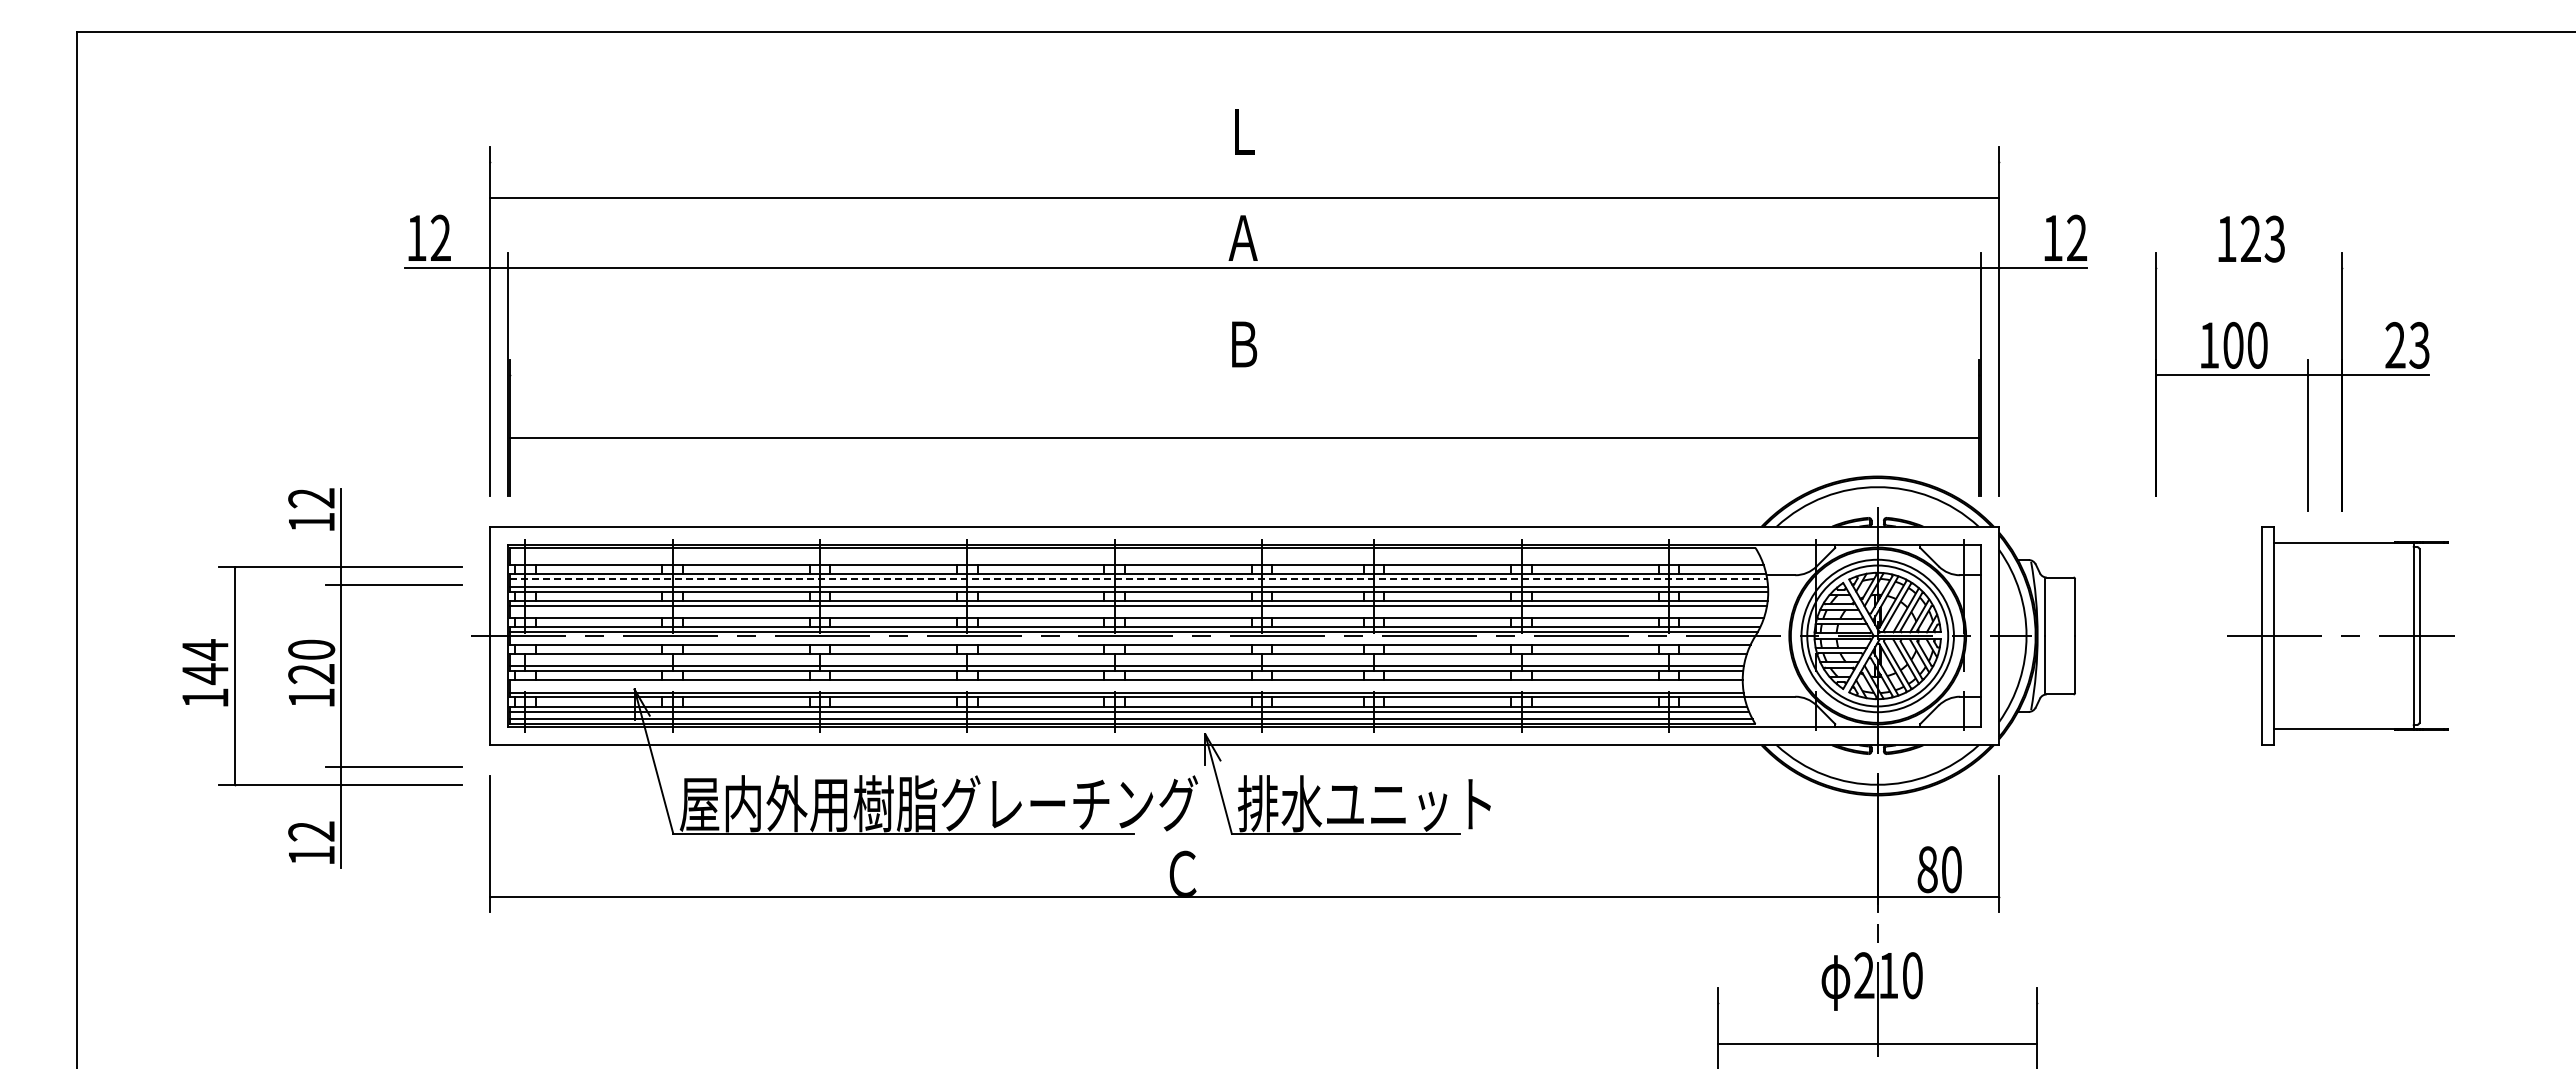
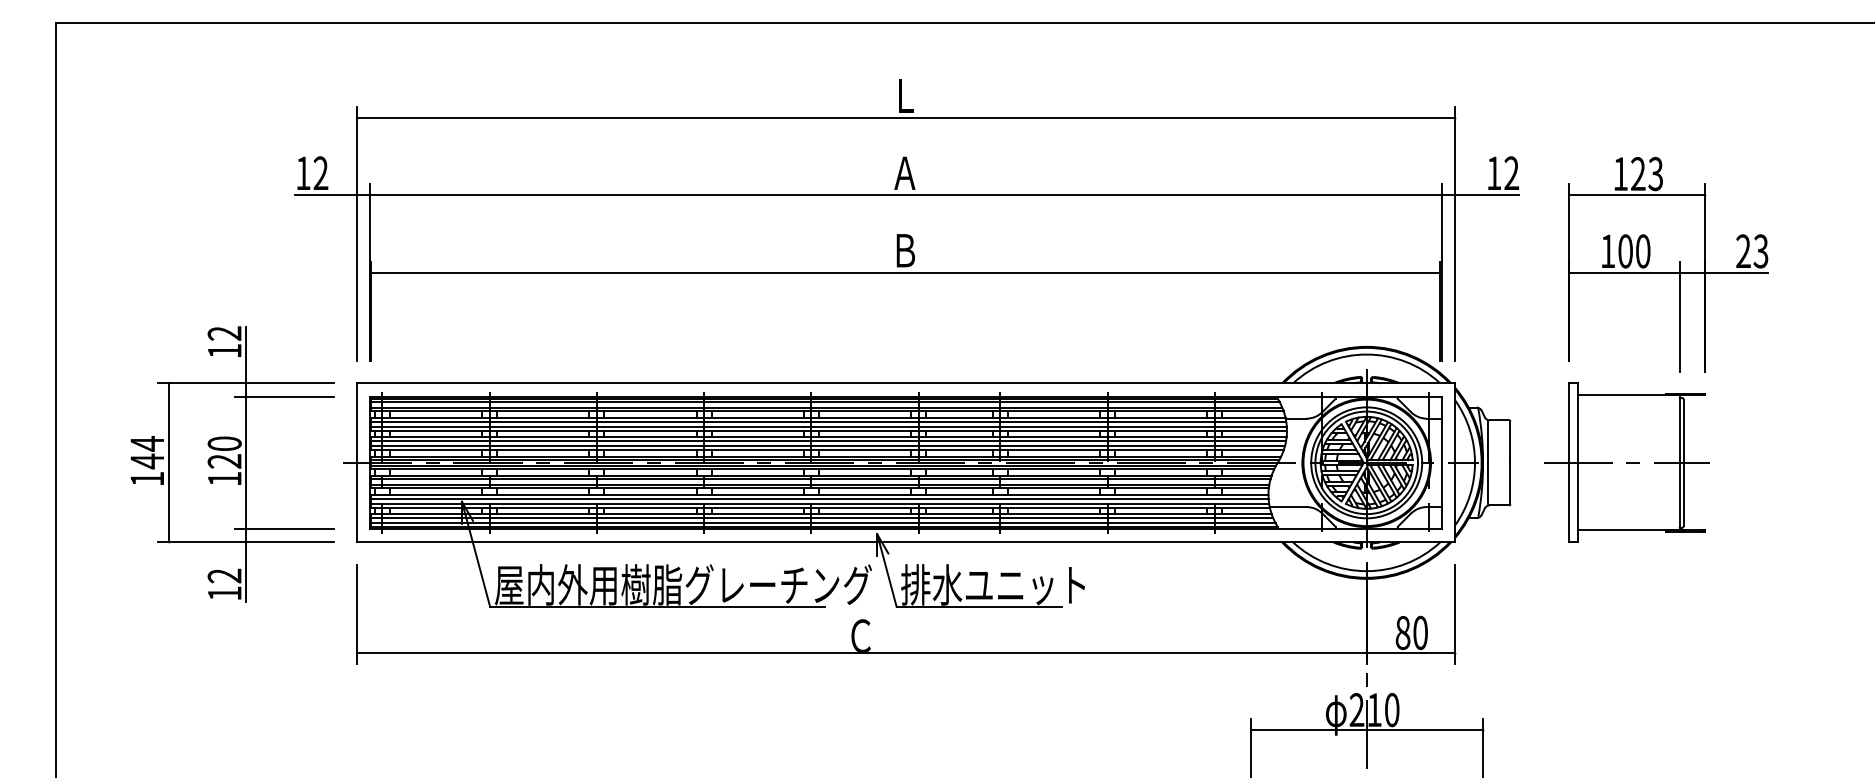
line: (1244, 198) -> (905, 118), moved
line: (2248, 268) -> (1636, 195), added
line: (1244, 437) -> (905, 272), moved
line: (1134, 552) -> (825, 402), added
line: (1135, 560) -> (826, 407), added
line: (1139, 579) -> (829, 421), dashed -> solid
line: (1137, 613) -> (827, 446), added
part: (2340, 635) -> (1626, 462), moved
line: (1131, 639) -> (823, 465), added
line: (1127, 658) -> (820, 479), added
part: (322, 678) -> (232, 464), moved
line: (1126, 685) -> (819, 498), added
line: (1877, 1044) -> (1366, 730), moved

